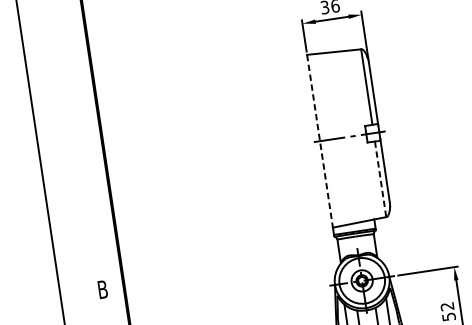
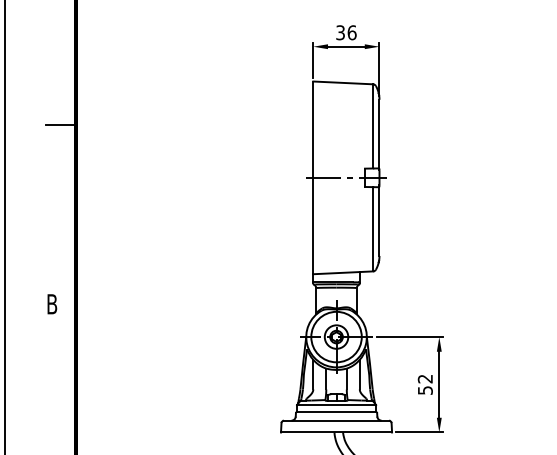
line: (86, 127) -> (60, 124), added
line: (320, 141) -> (313, 178), dashed -> solid
line: (380, 179) -> (373, 229), dashed -> solid

